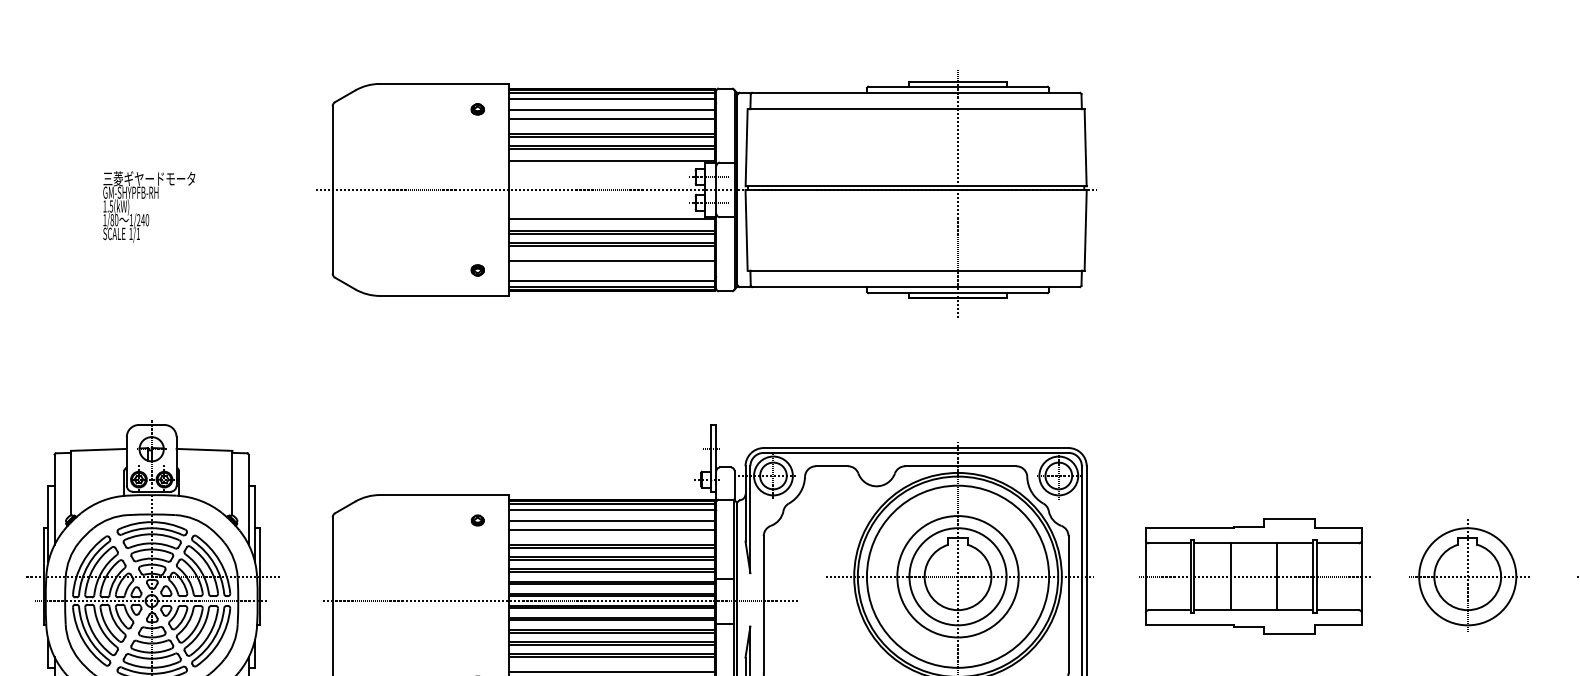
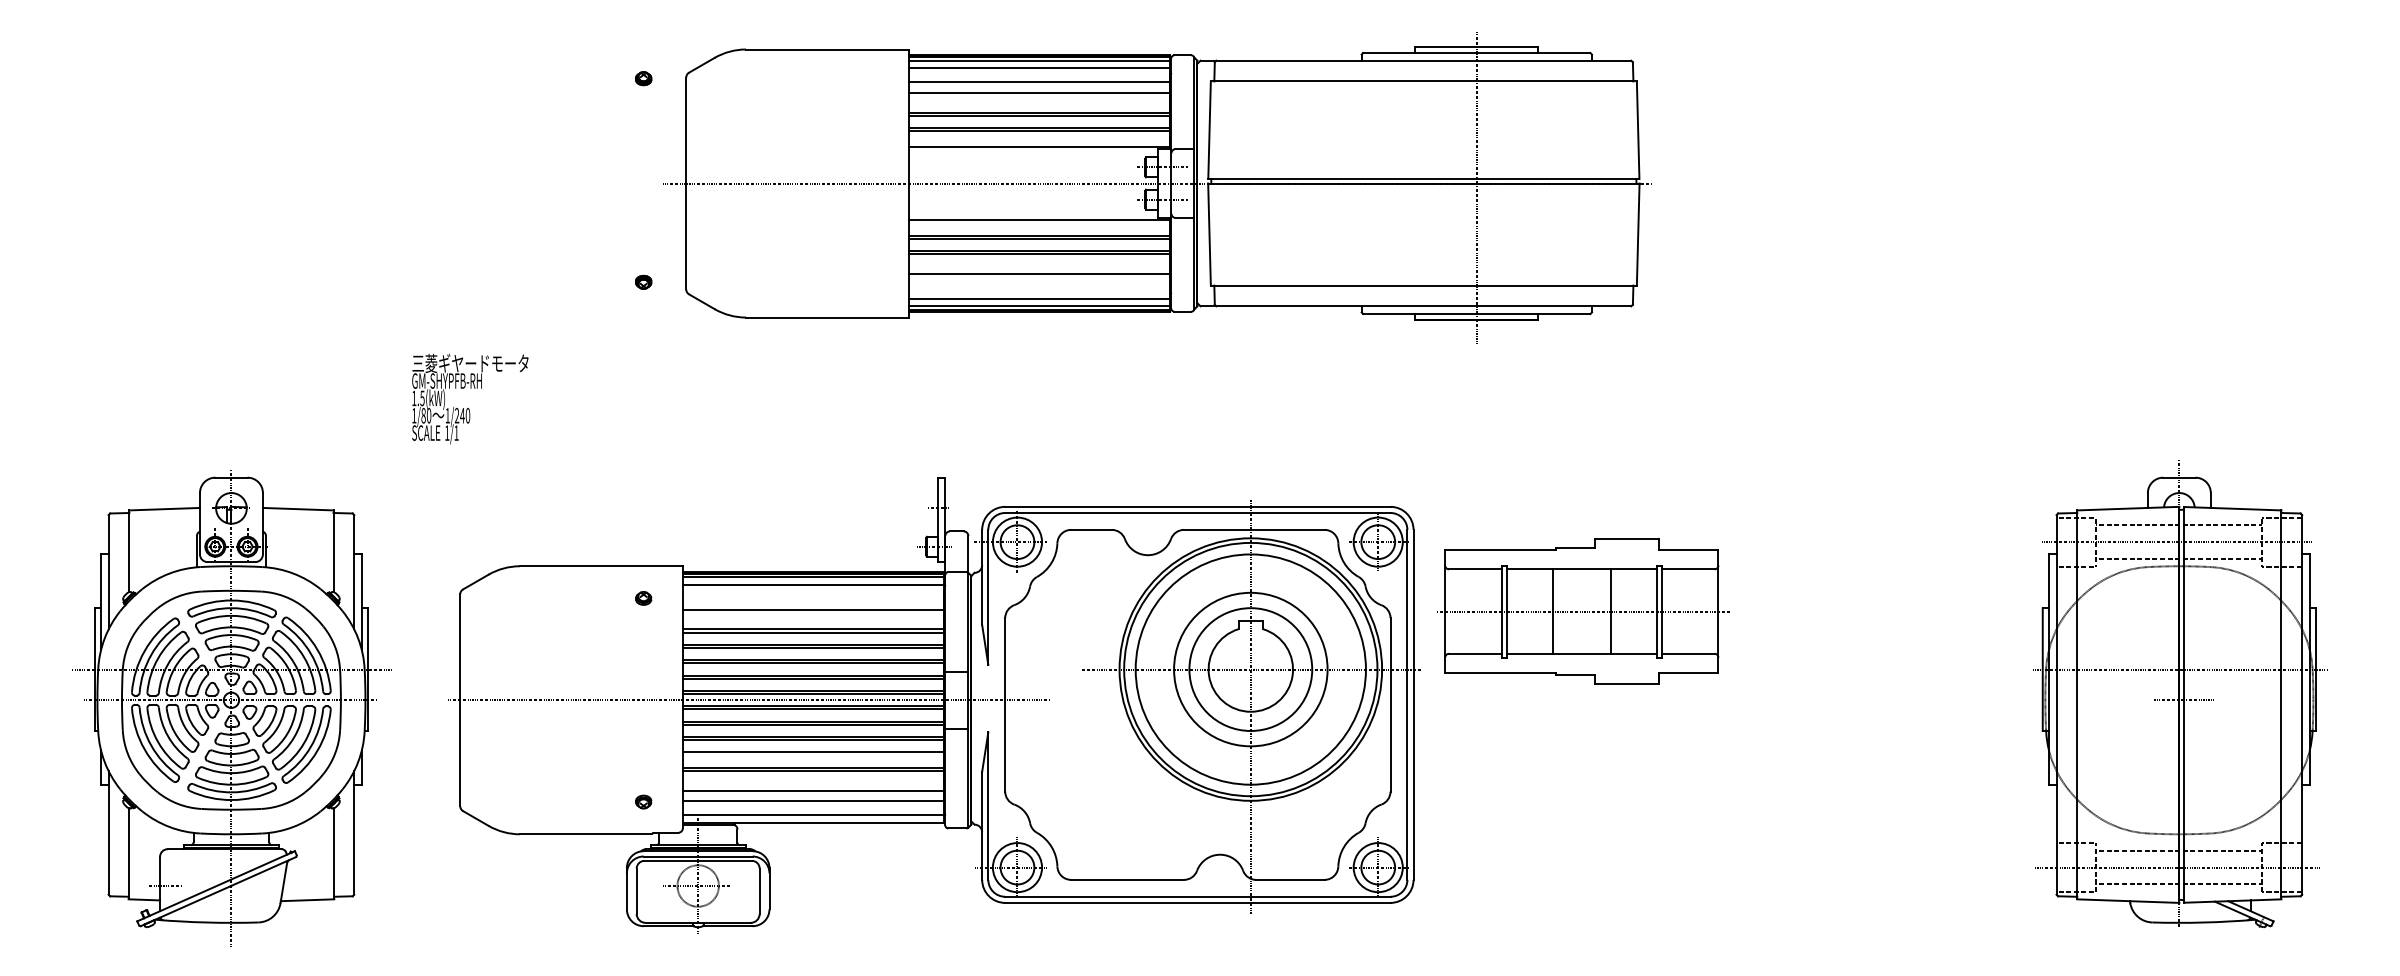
part: (705, 193) -> (1157, 187), moved
text: (149, 206) -> (470, 398), moved
line: (611, 521) -> (812, 599), removed
part: (1255, 575) -> (1583, 610), moved
part: (1469, 575) -> (1897, 667), removed
line: (611, 644) -> (812, 755), removed

